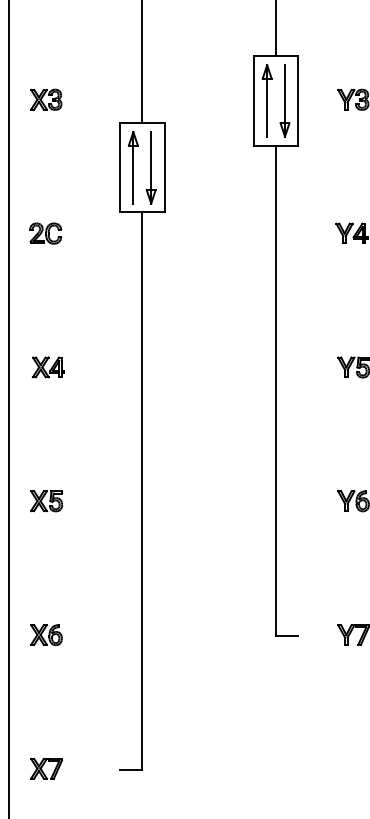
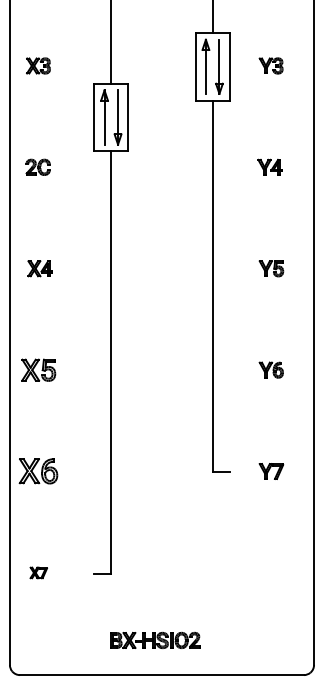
part: (46, 500) -> (38, 369), size x1.4
part: (46, 635) -> (38, 471), size x1.6
part: (46, 768) -> (38, 572), size x0.7

